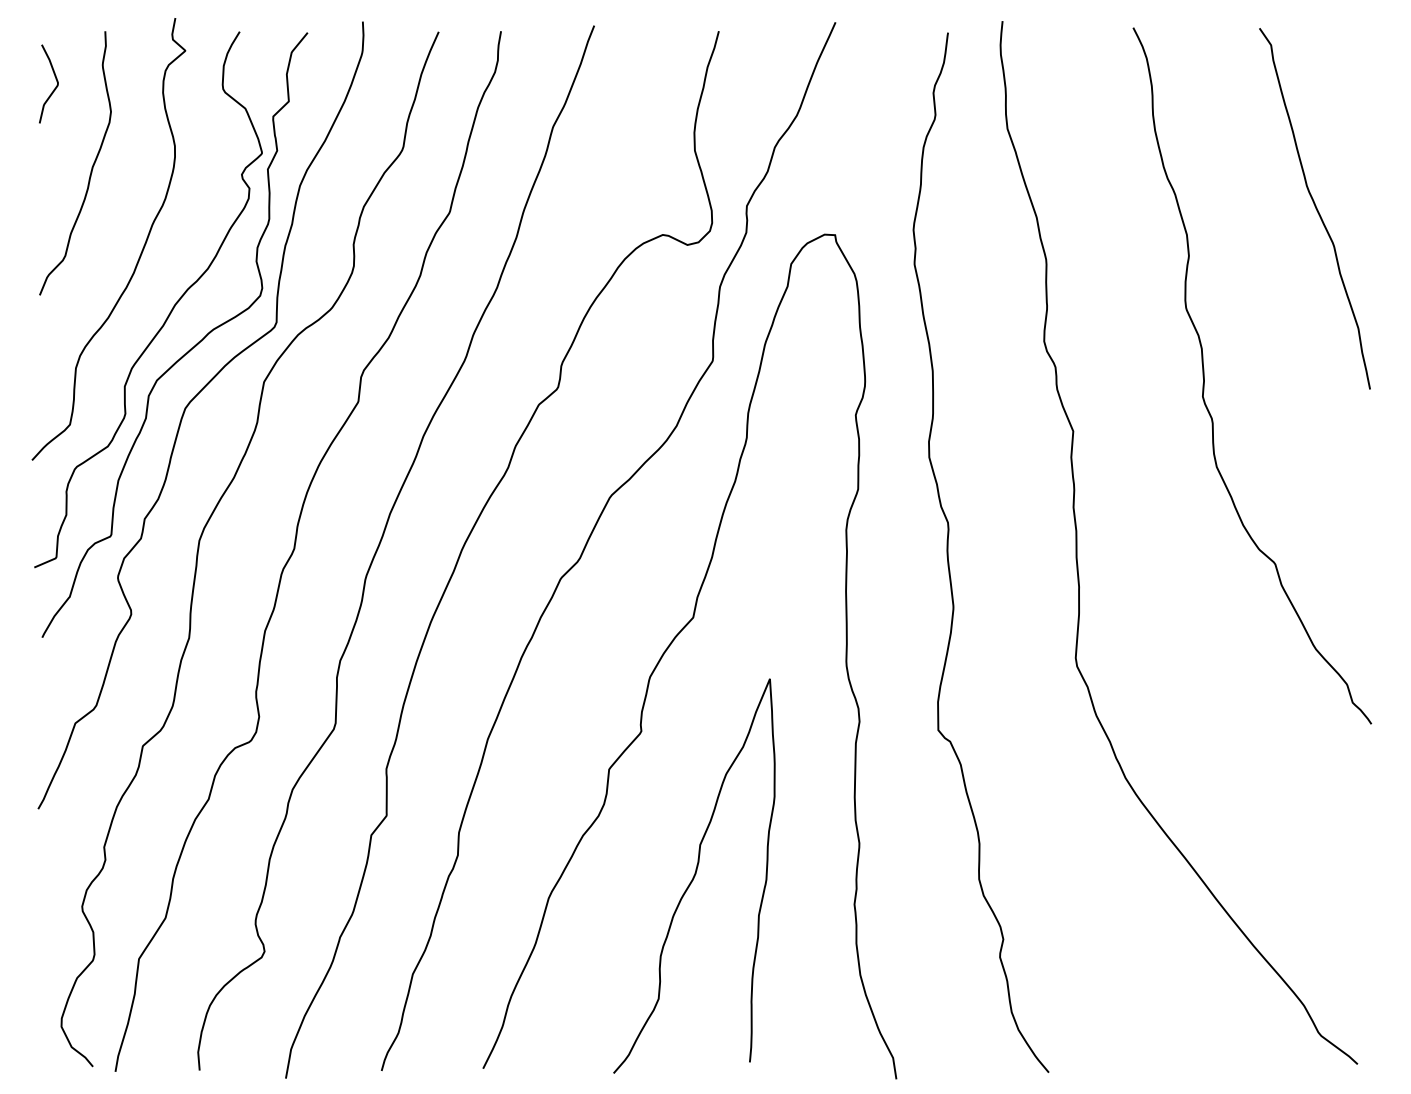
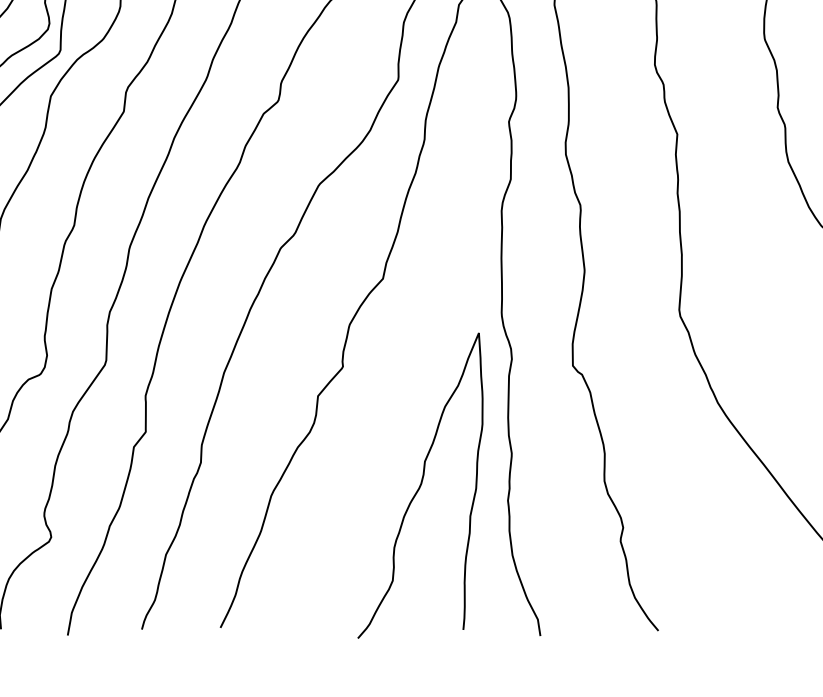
curve: (694, 875) -> (420, 485), moved

